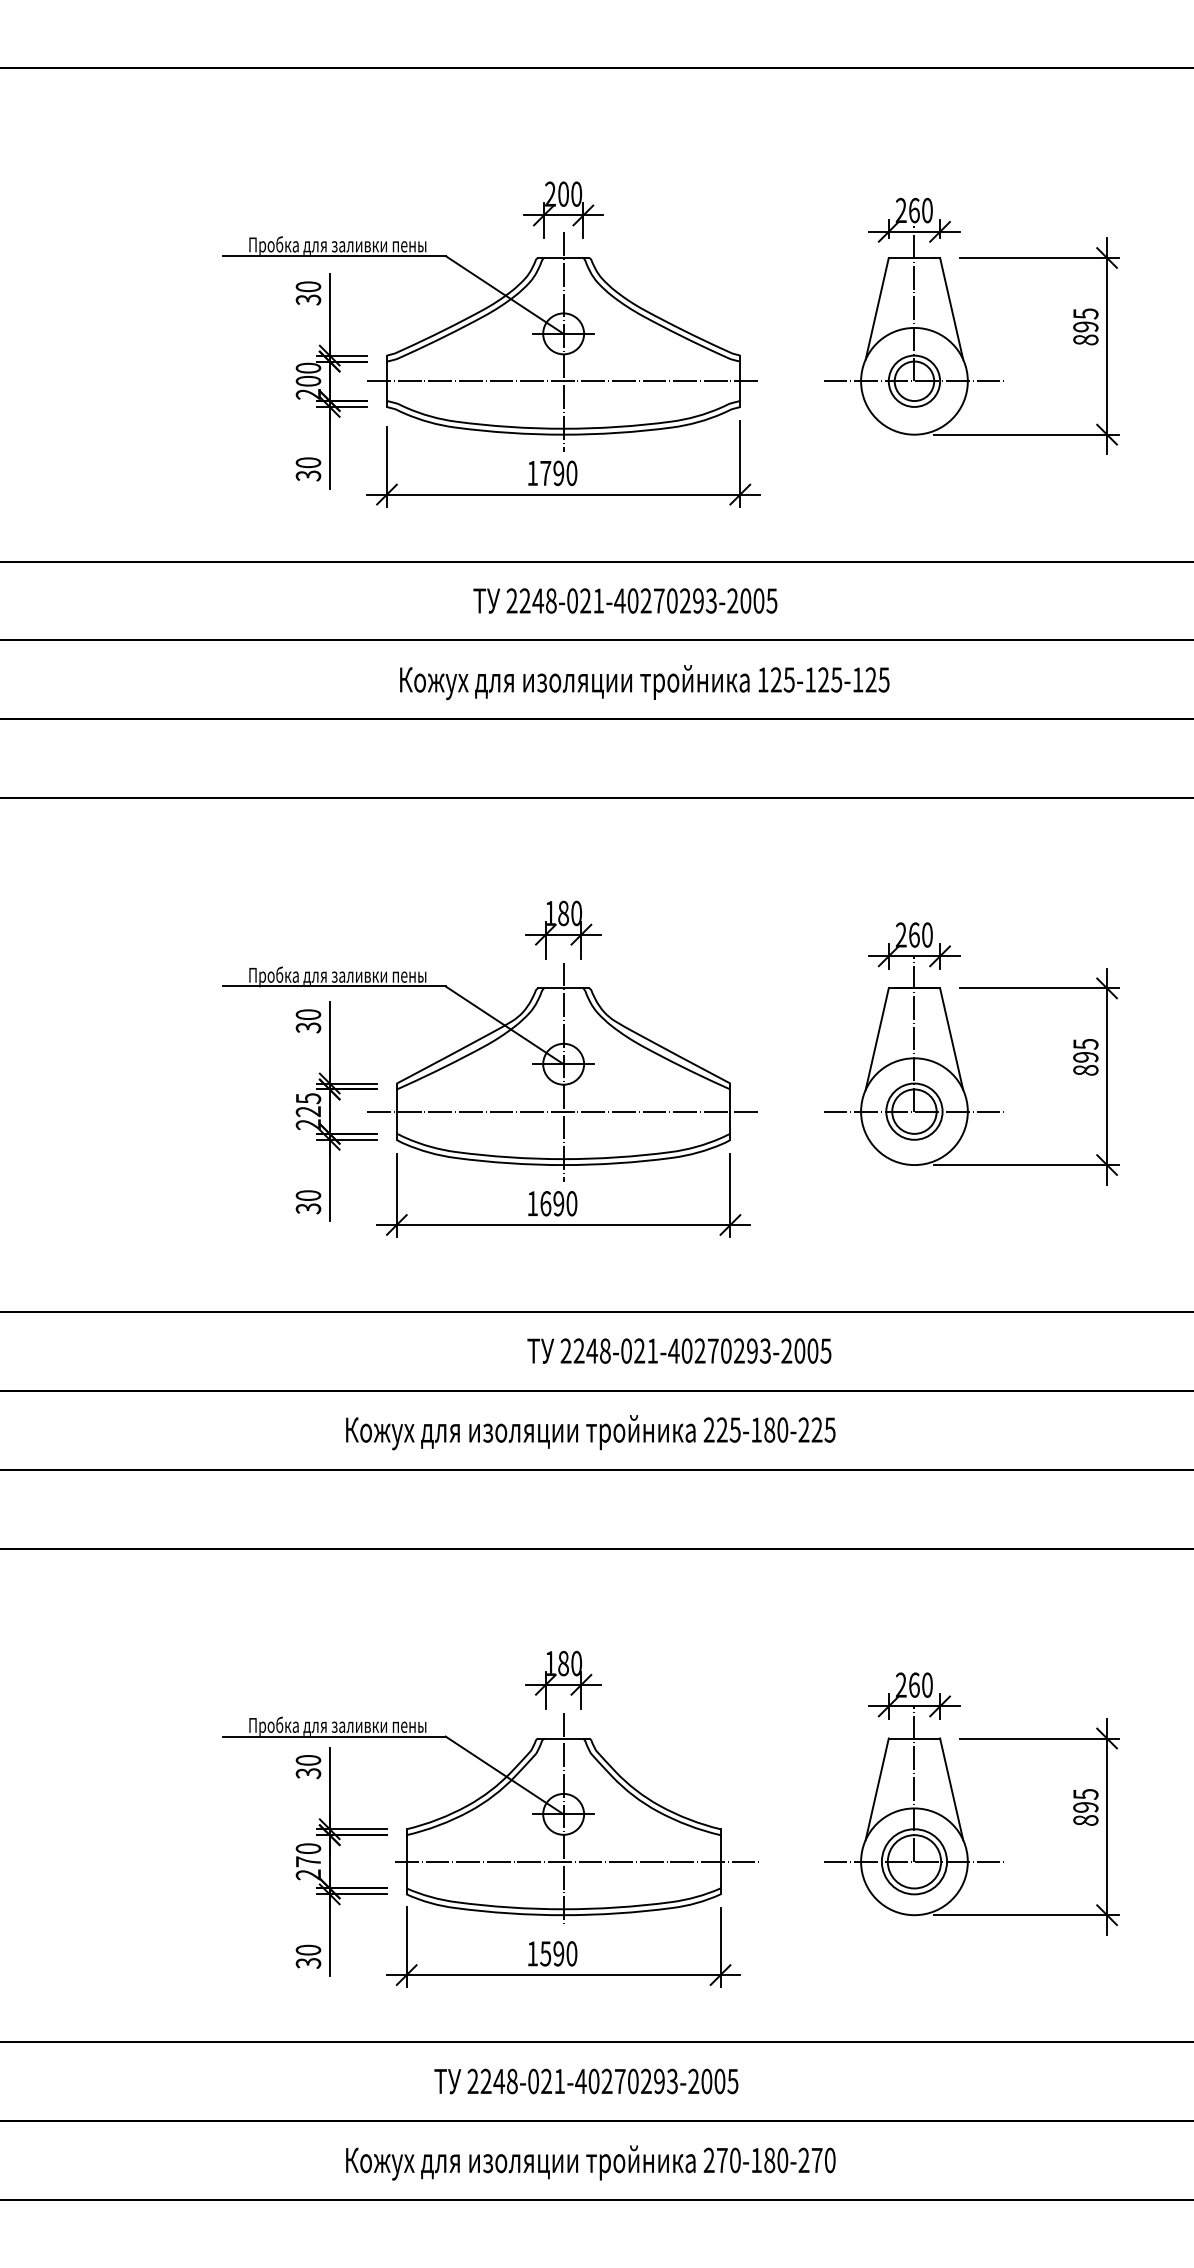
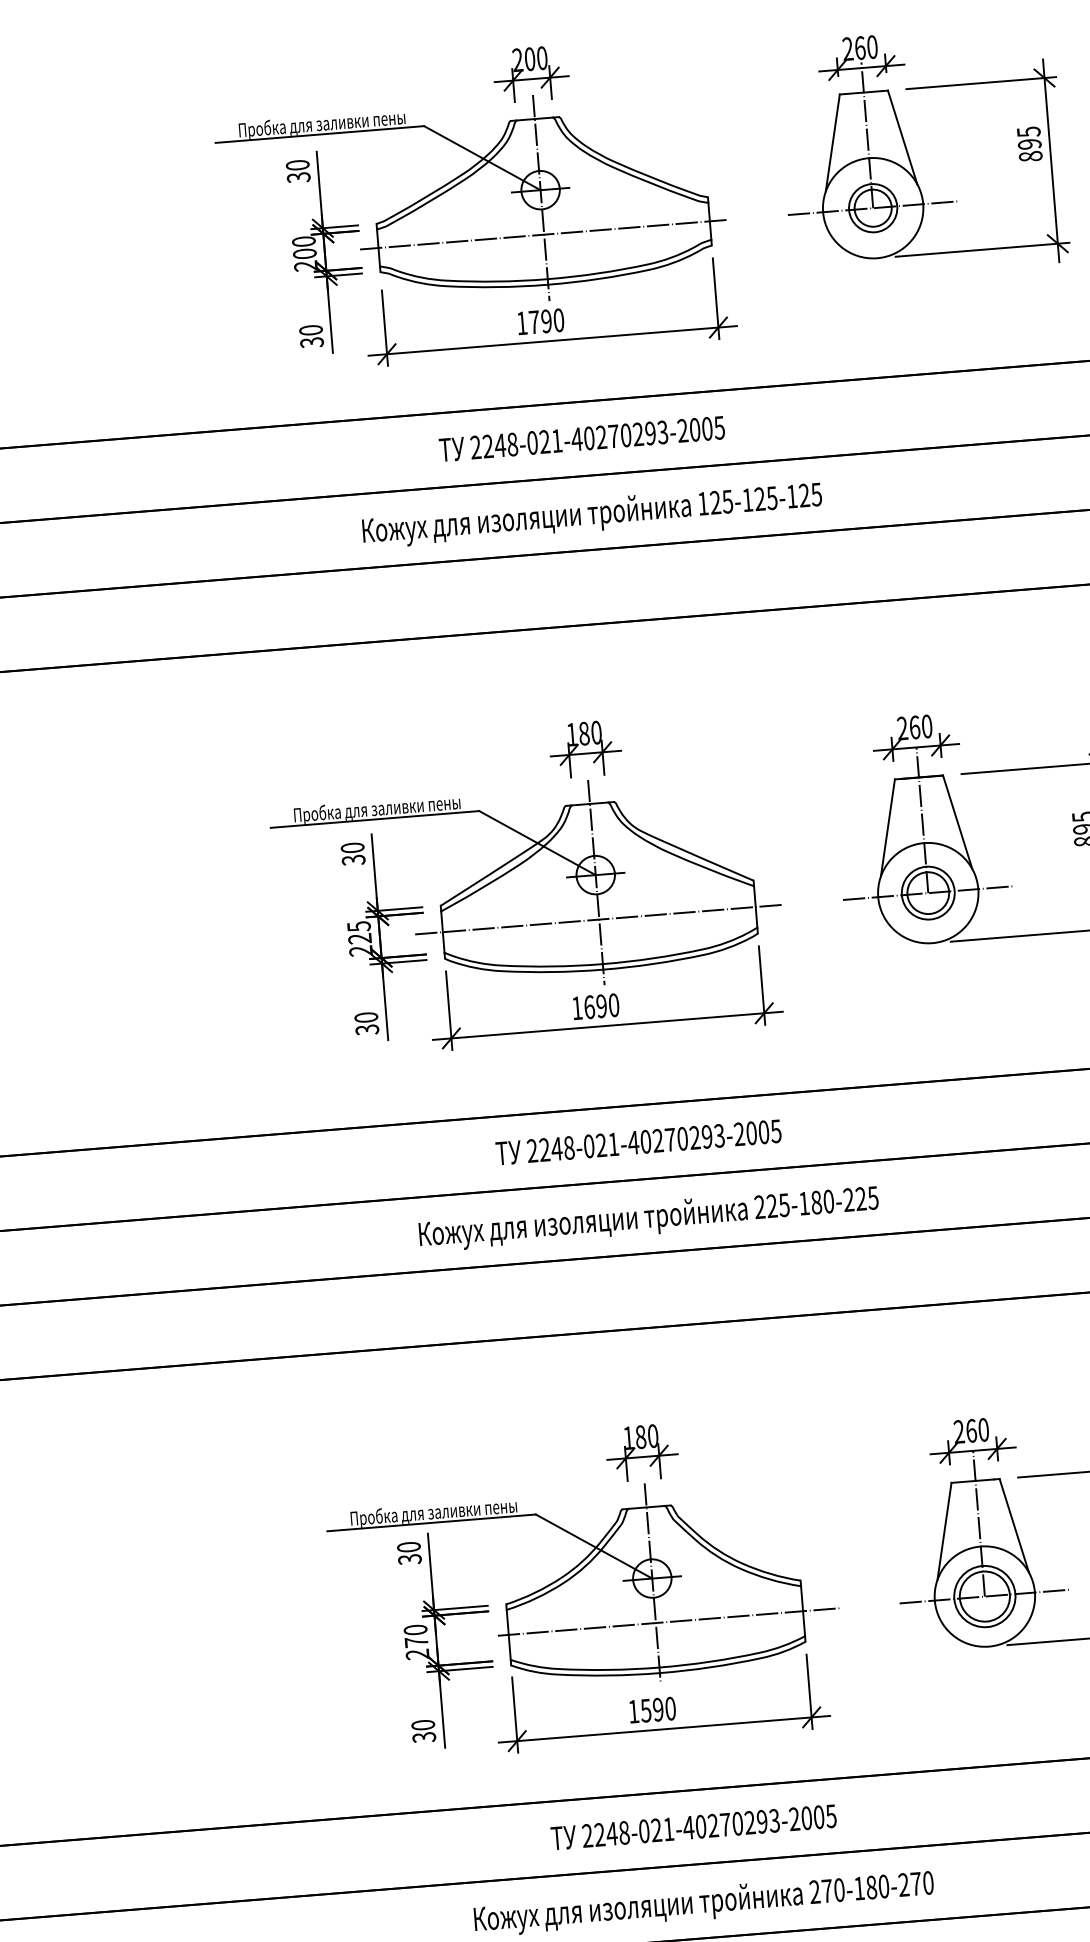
text: (625, 600) -> (582, 438), moved
text: (644, 682) -> (592, 515), moved
text: (679, 1350) -> (638, 1141), moved

